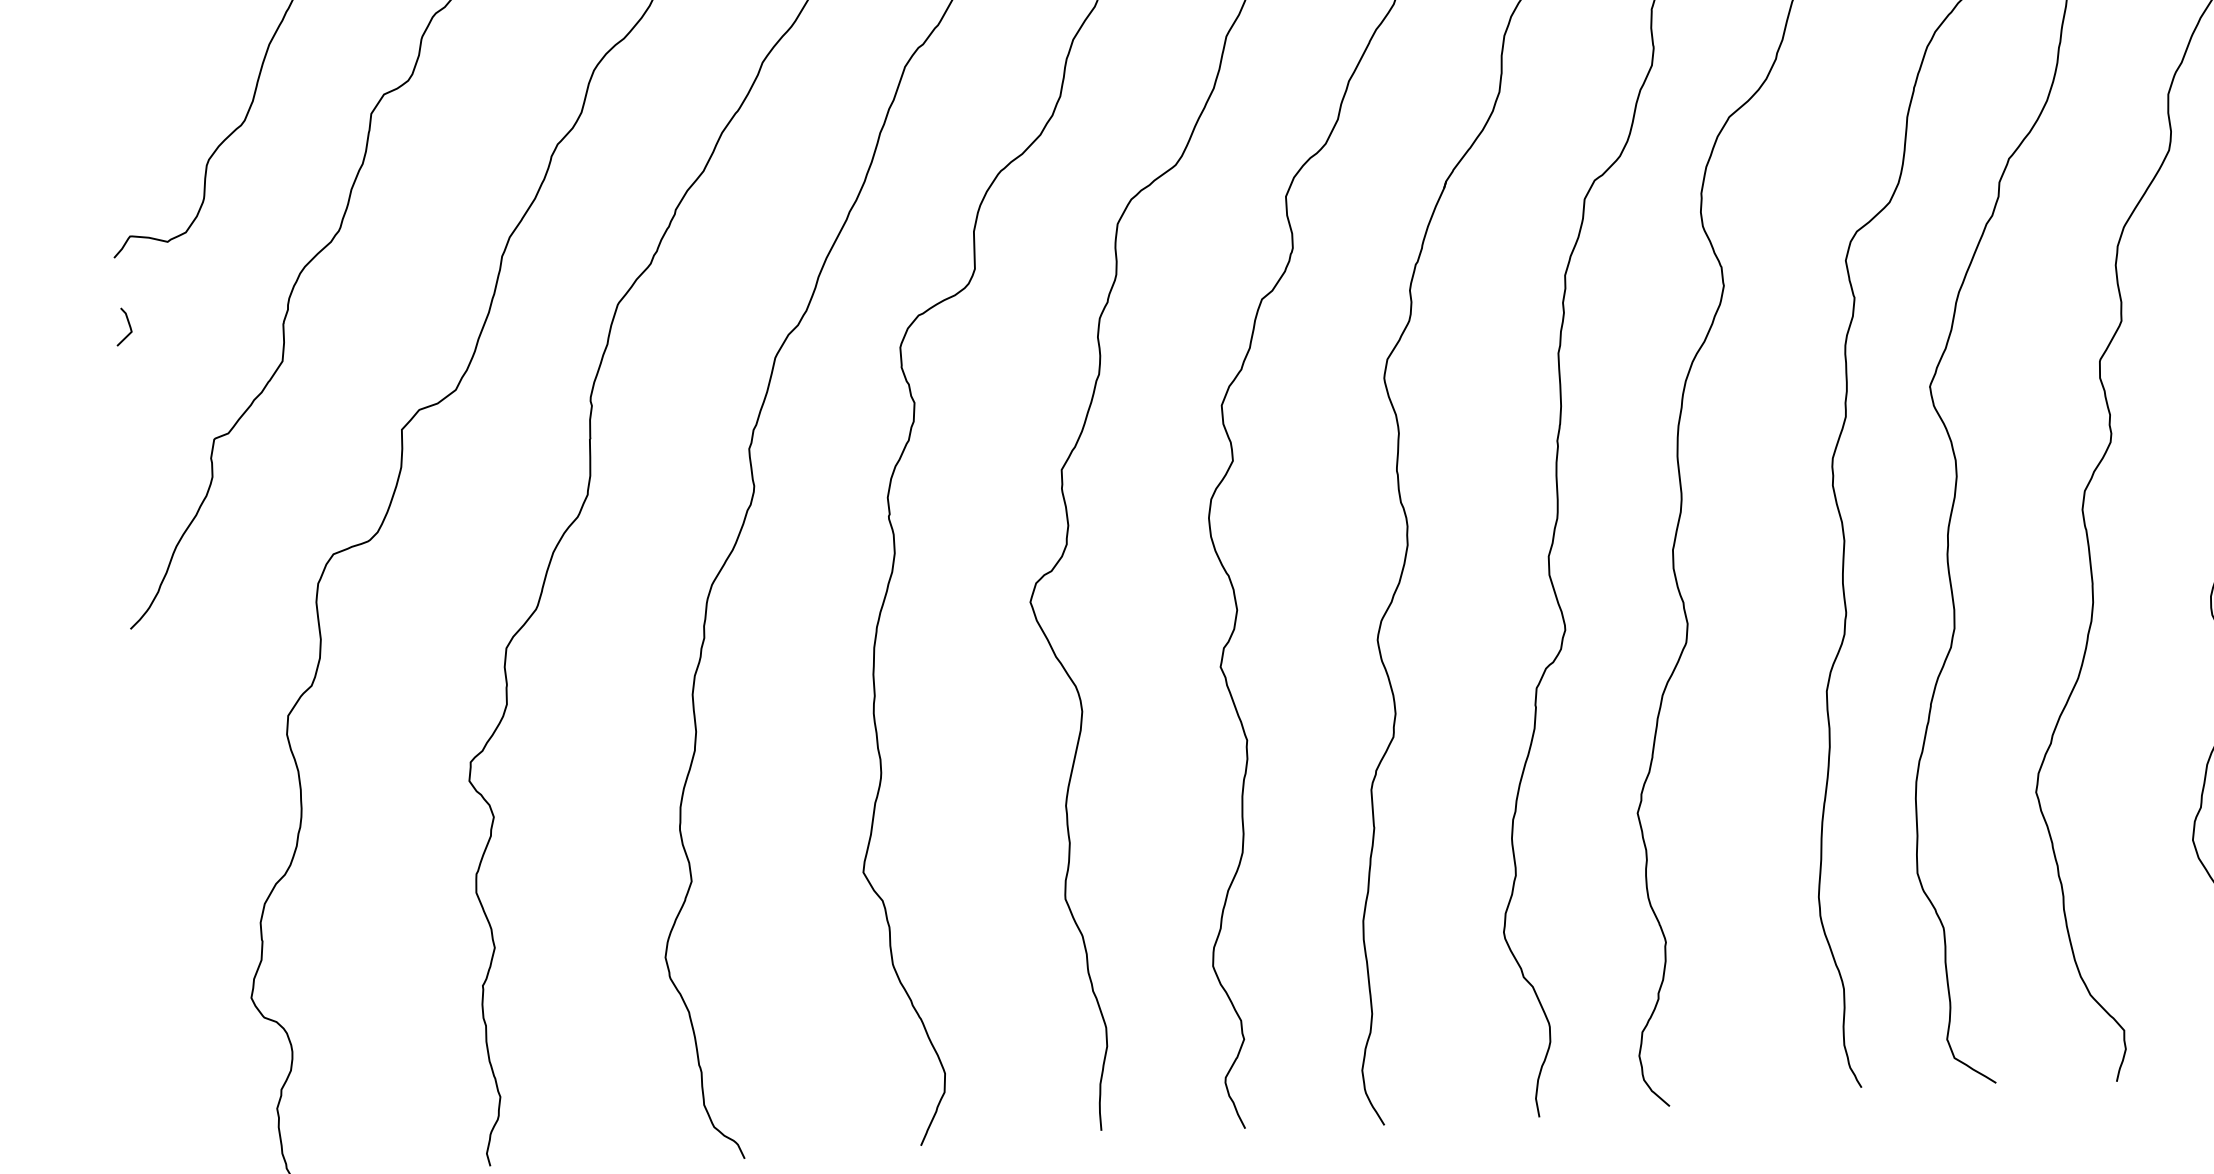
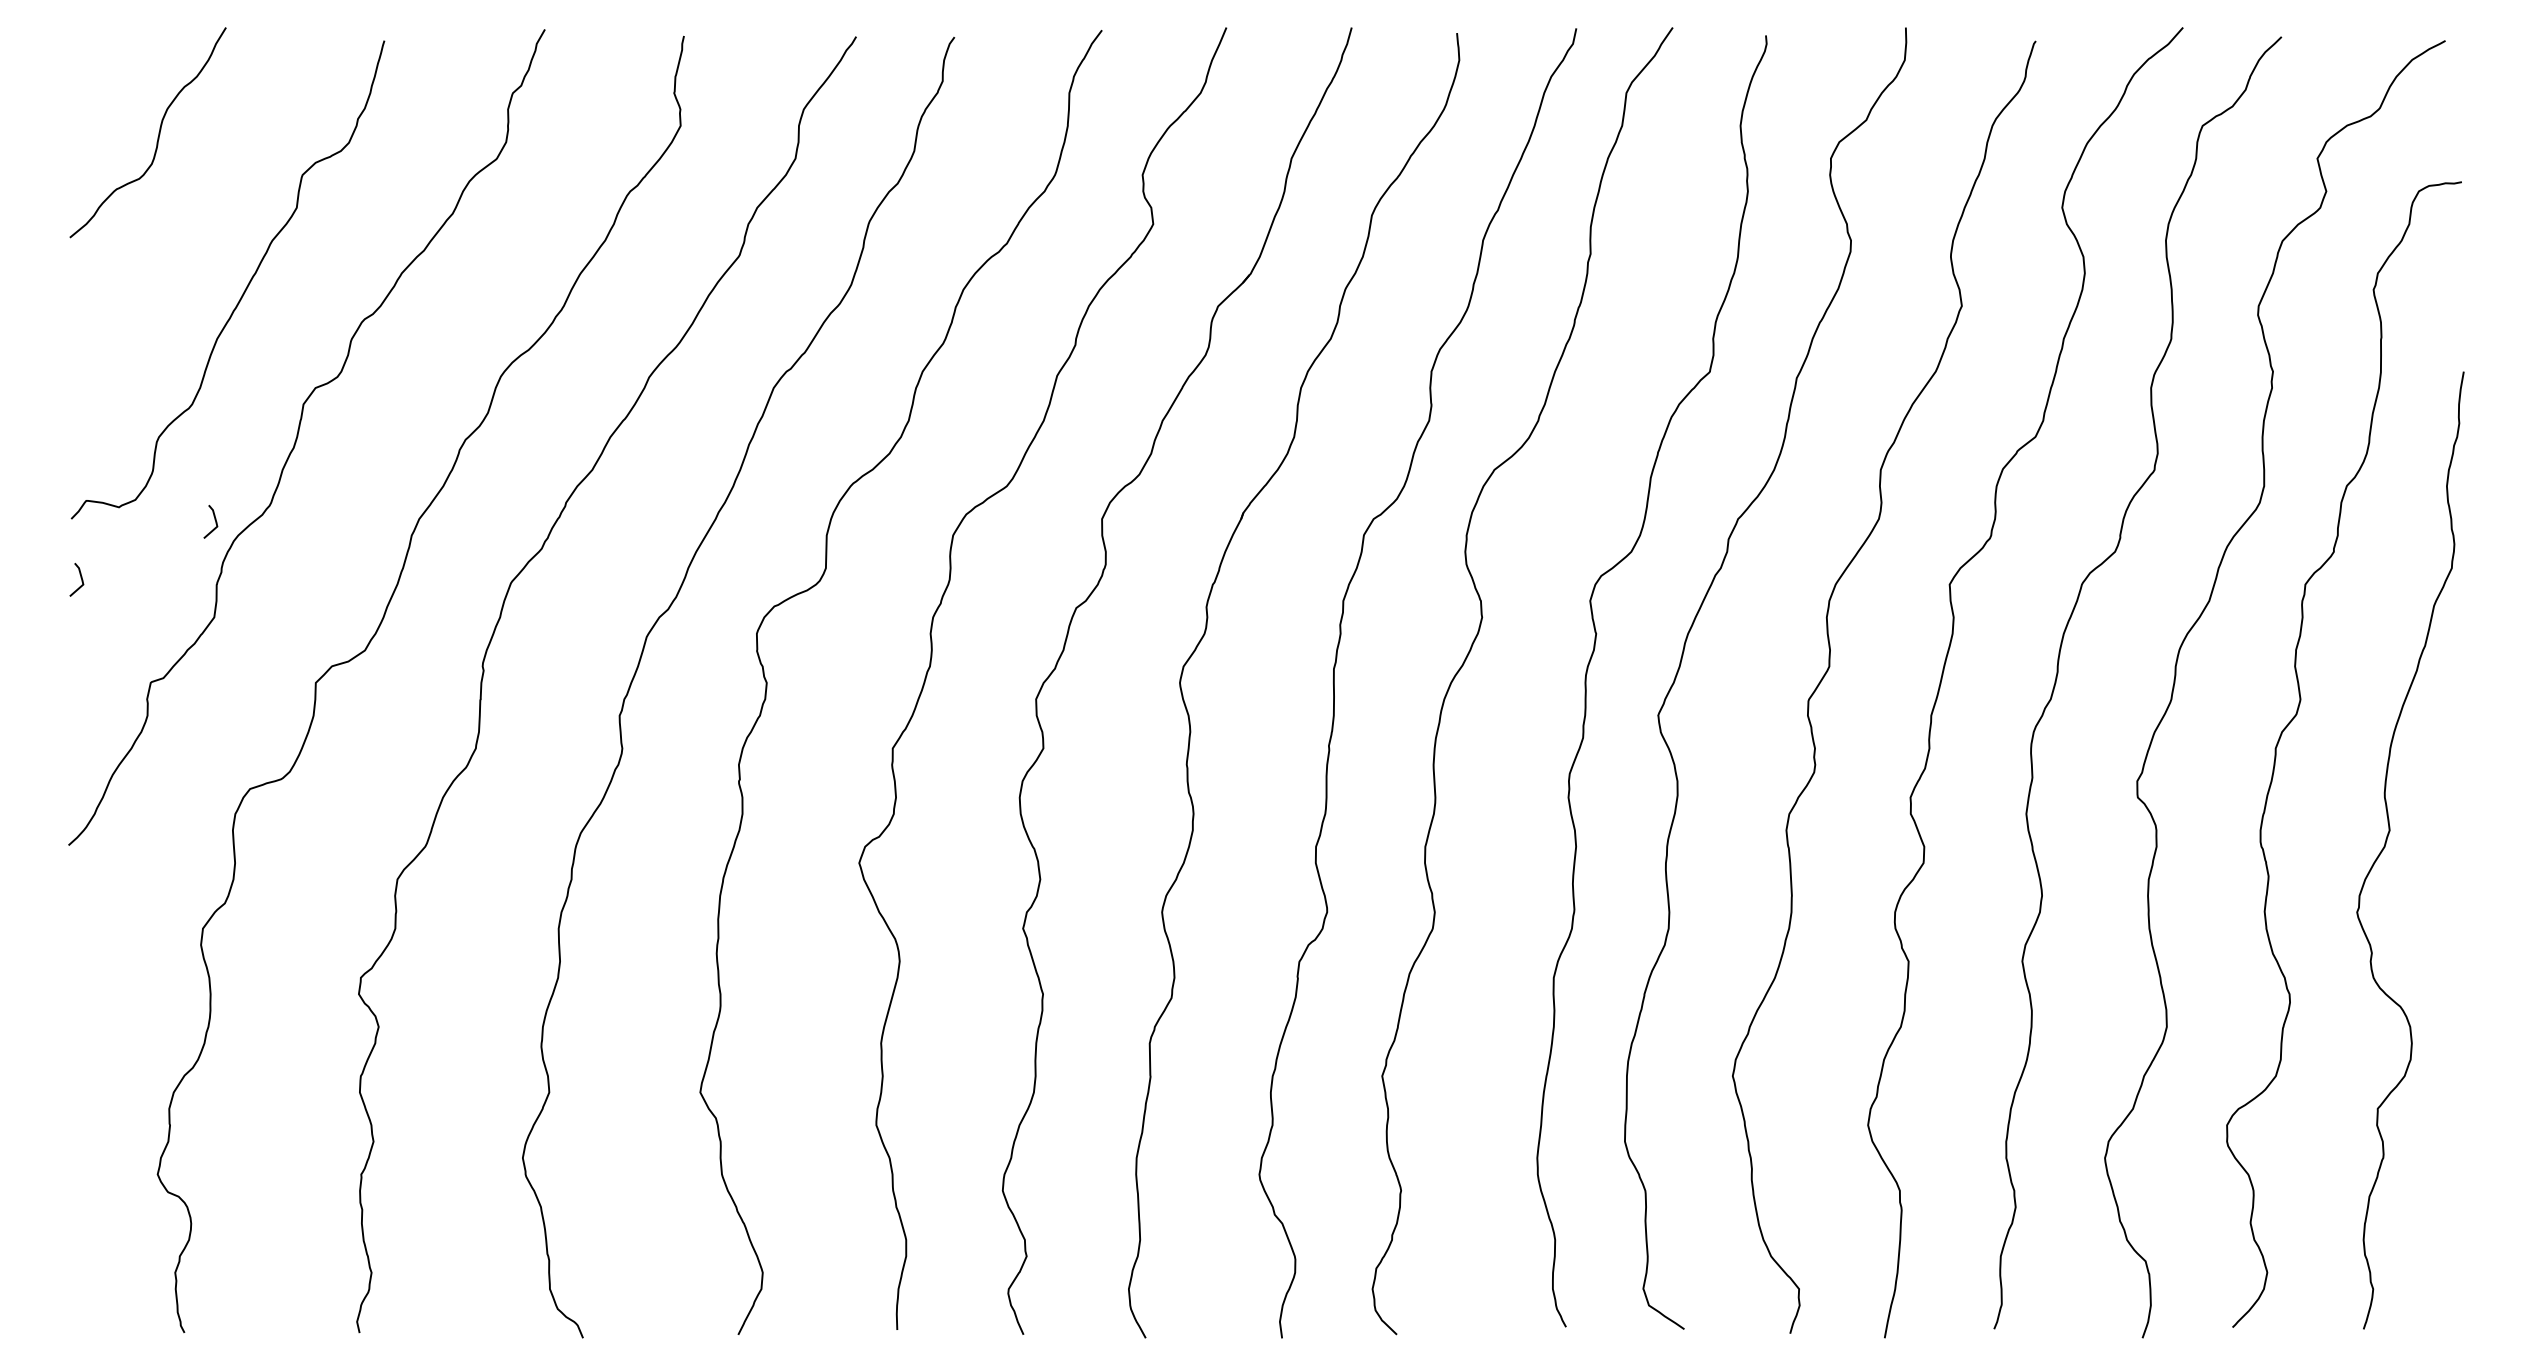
line: (277, 251) -> (214, 520), added

